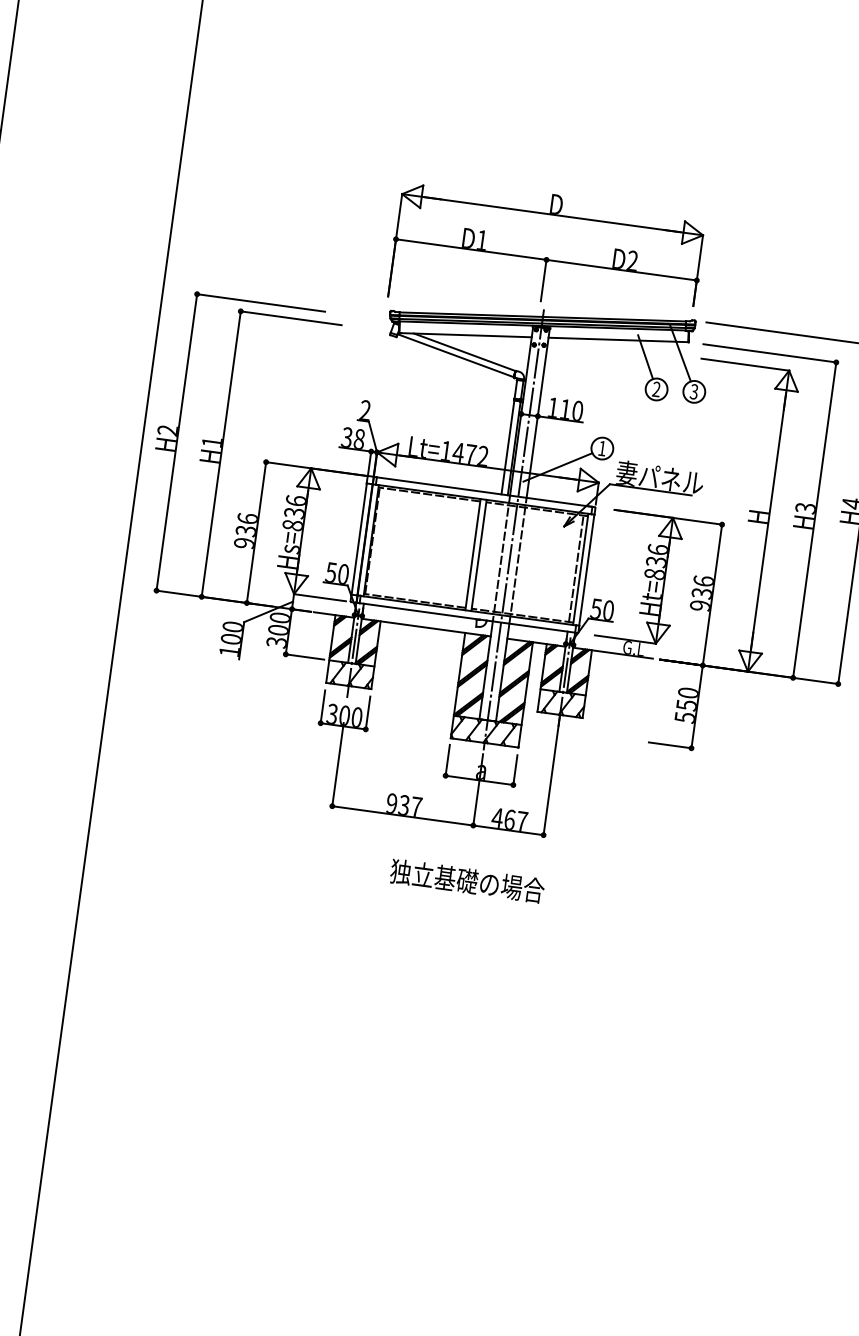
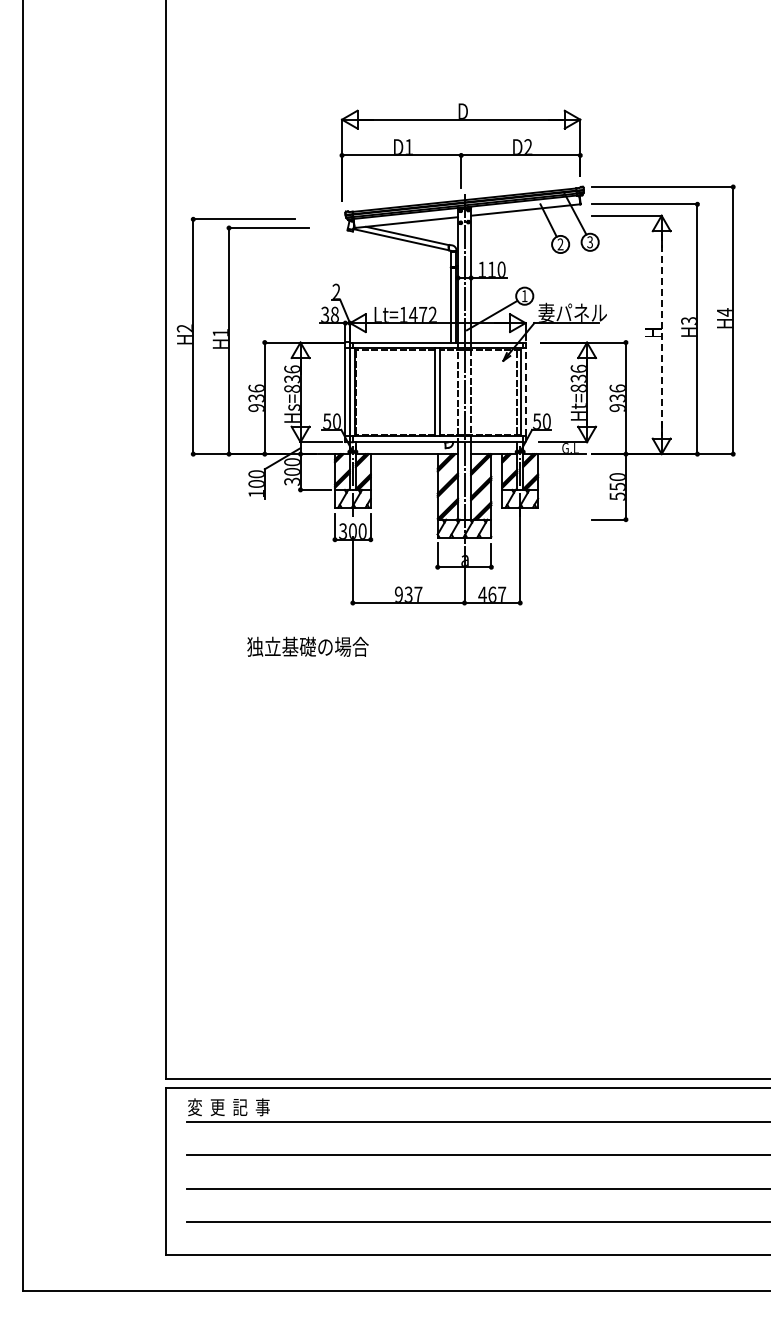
line: (768, 521) -> (661, 335), solid -> dashed
line: (586, 570) -> (525, 392), solid -> dashed
text: (466, 880) -> (307, 646), moved

